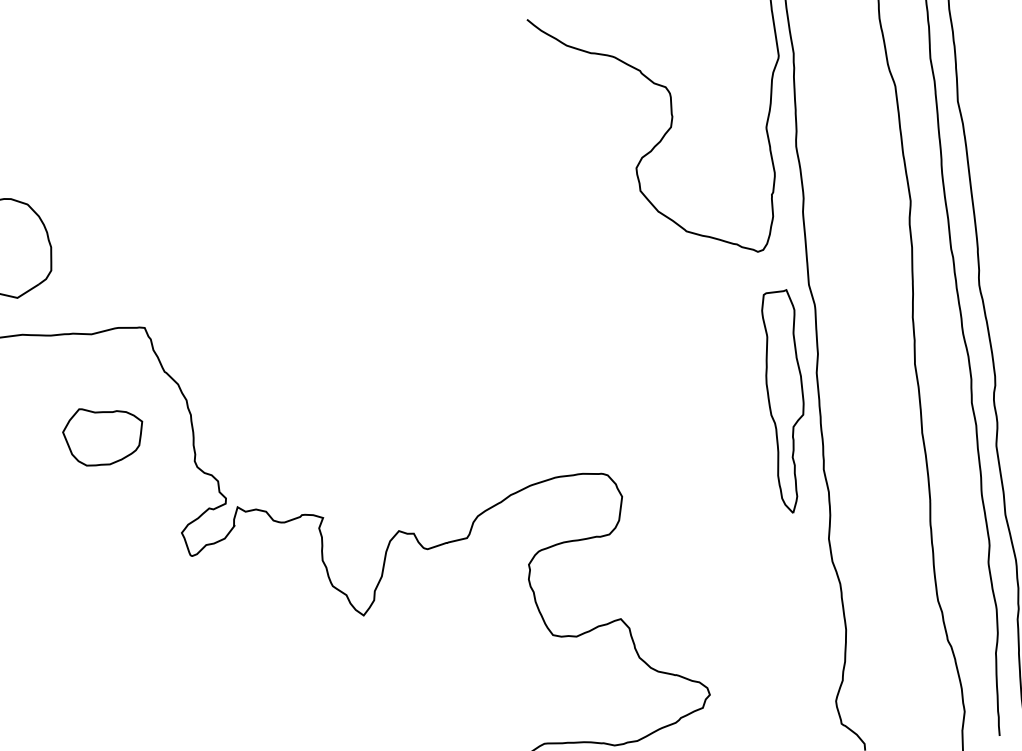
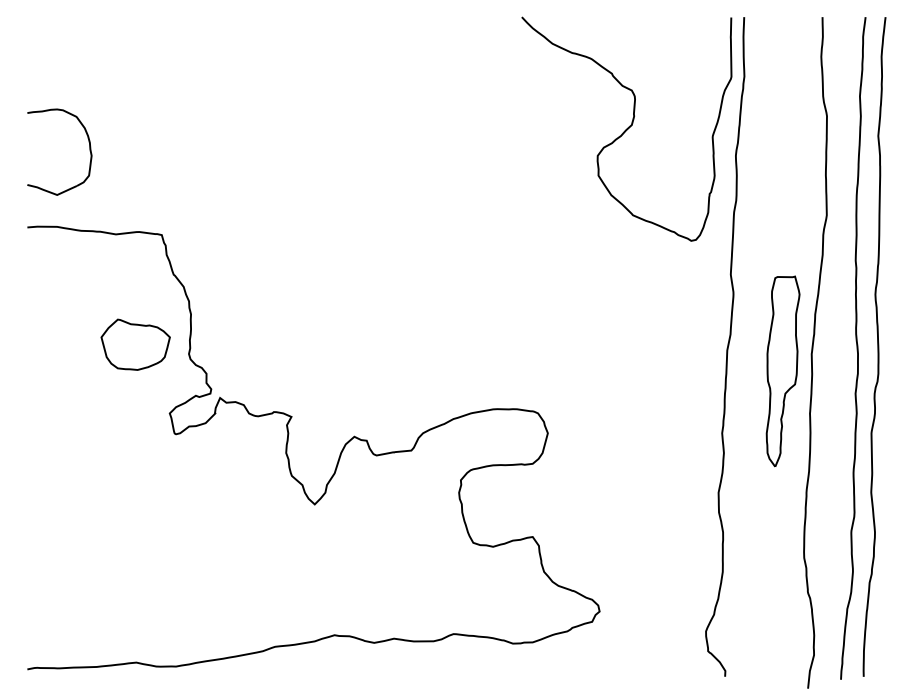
part: (786, 401) -> (782, 371), moved
part: (103, 435) -> (135, 344), moved

